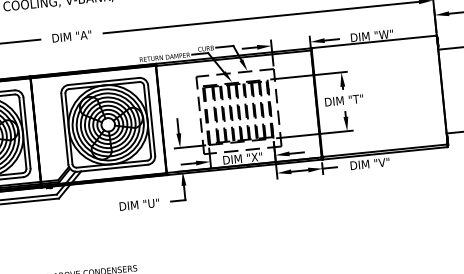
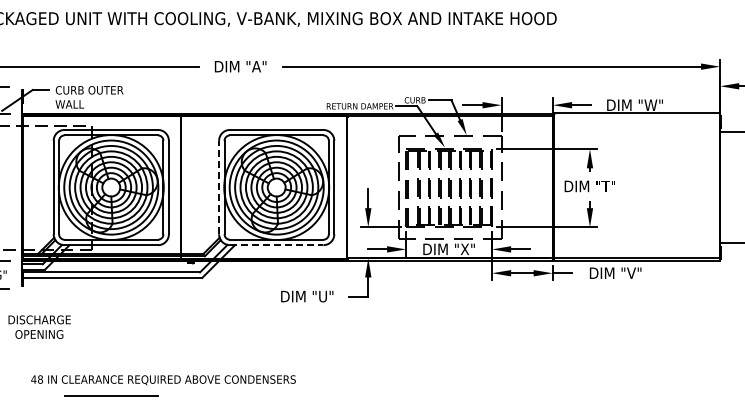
line: (65, 129) -> (219, 187), solid -> dashed
line: (112, 168) -> (276, 245), solid -> dashed

